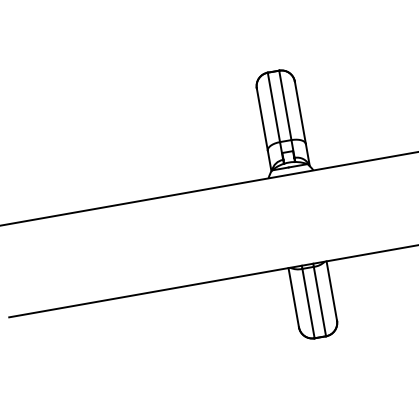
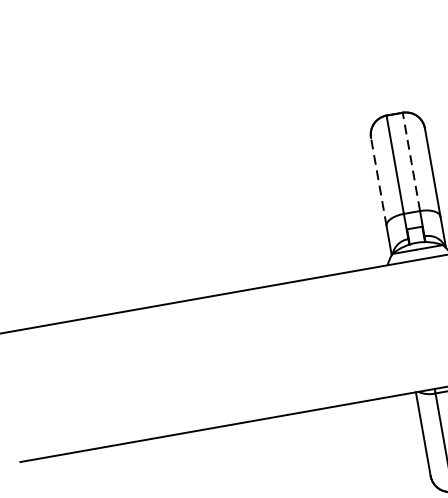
line: (285, 104) -> (411, 160), solid -> dashed
line: (262, 119) -> (379, 181), solid -> dashed

